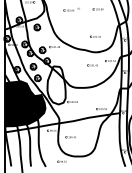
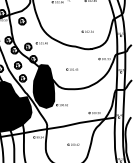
part: (92, 65) -> (72, 69), moved
fill: (56, 85) -> (43, 86), added
part: (70, 137) -> (73, 144), moved

